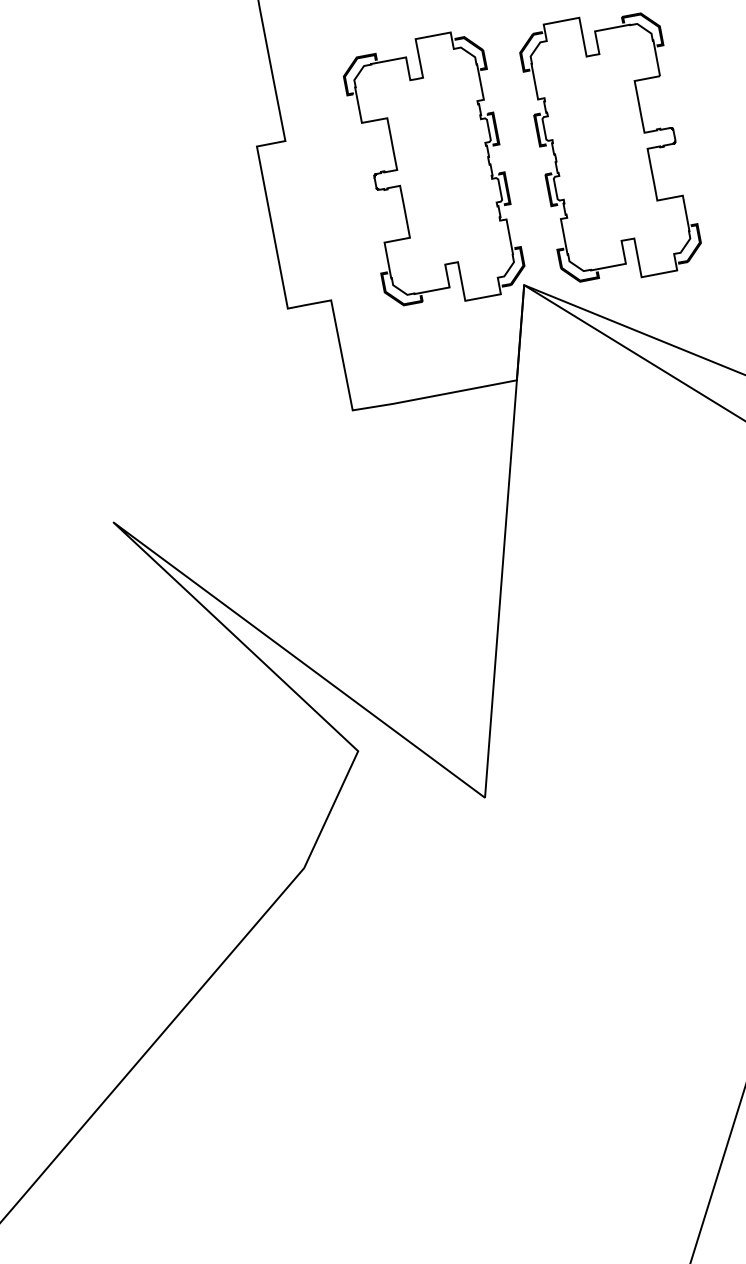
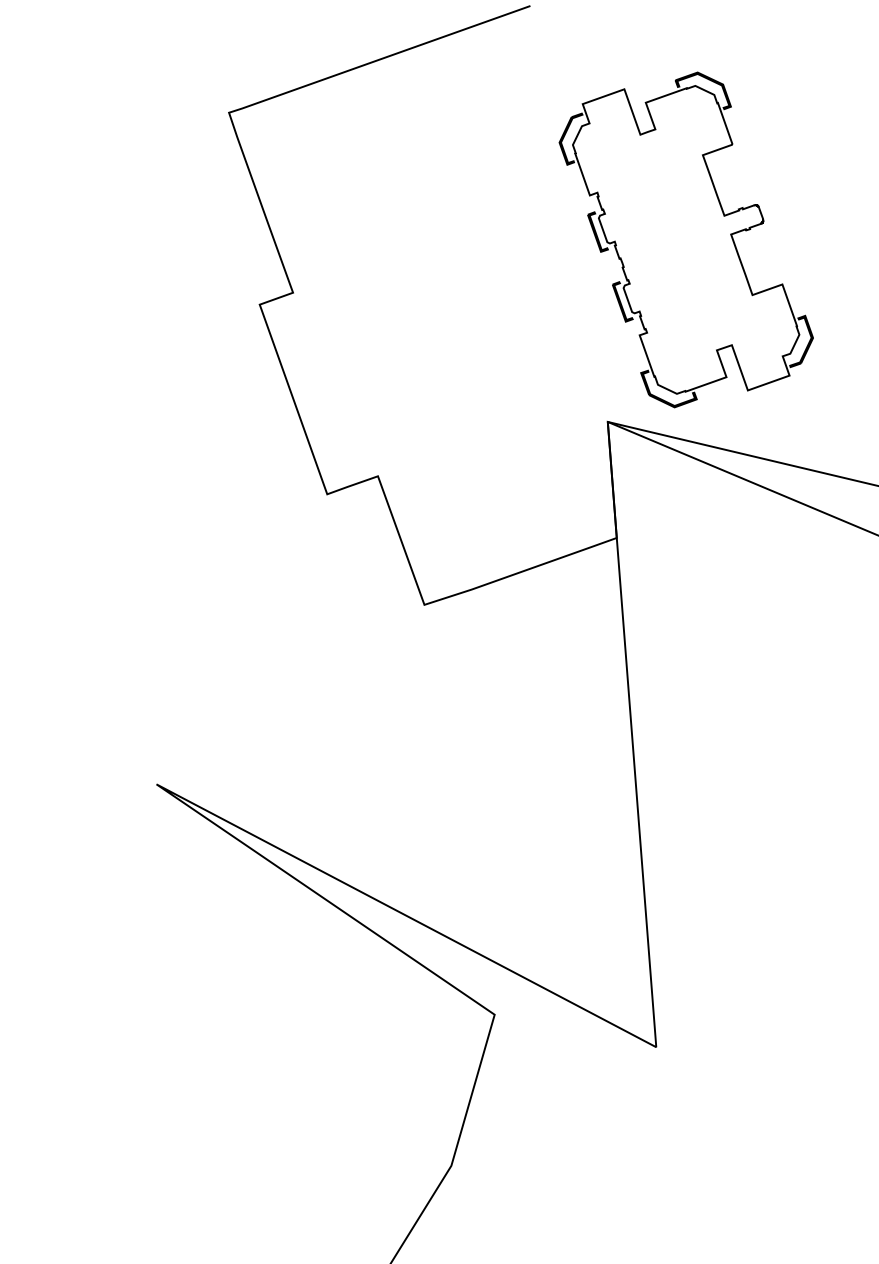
part: (434, 168) -> (477, 298), removed

